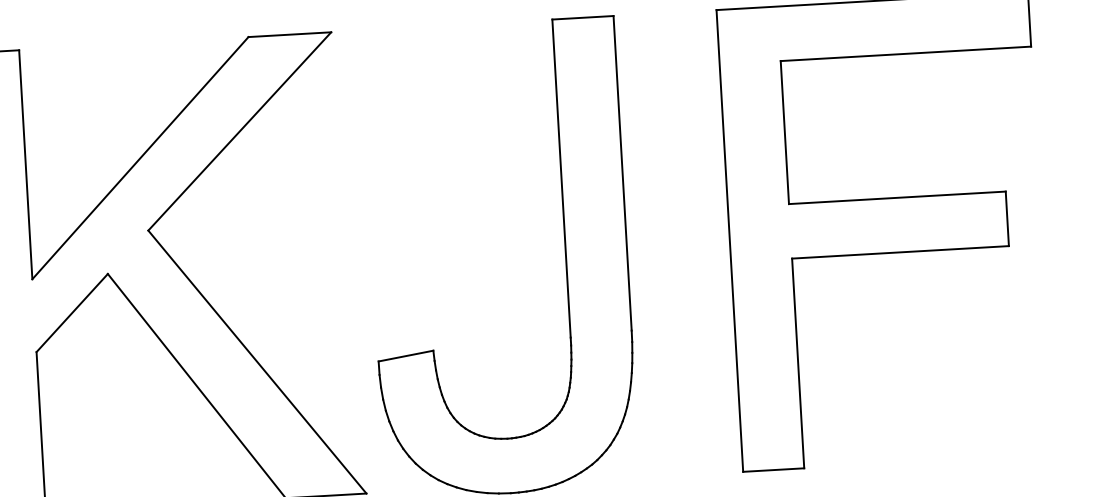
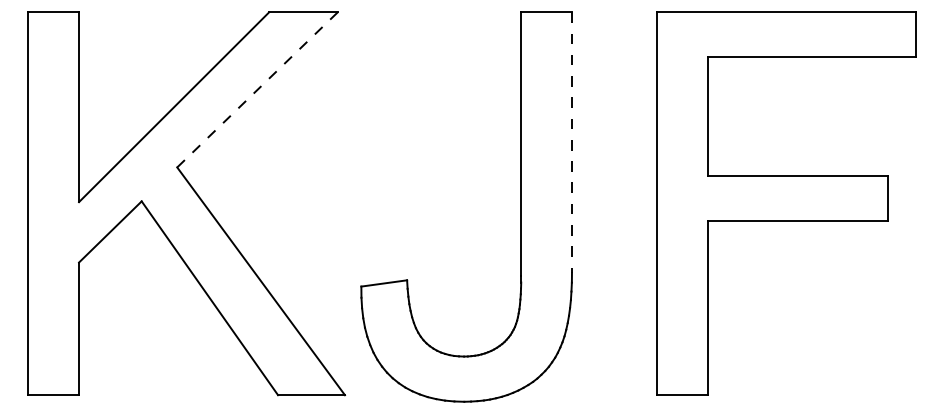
line: (239, 131) -> (257, 89), solid -> dashed
line: (622, 174) -> (571, 143), solid -> dashed

